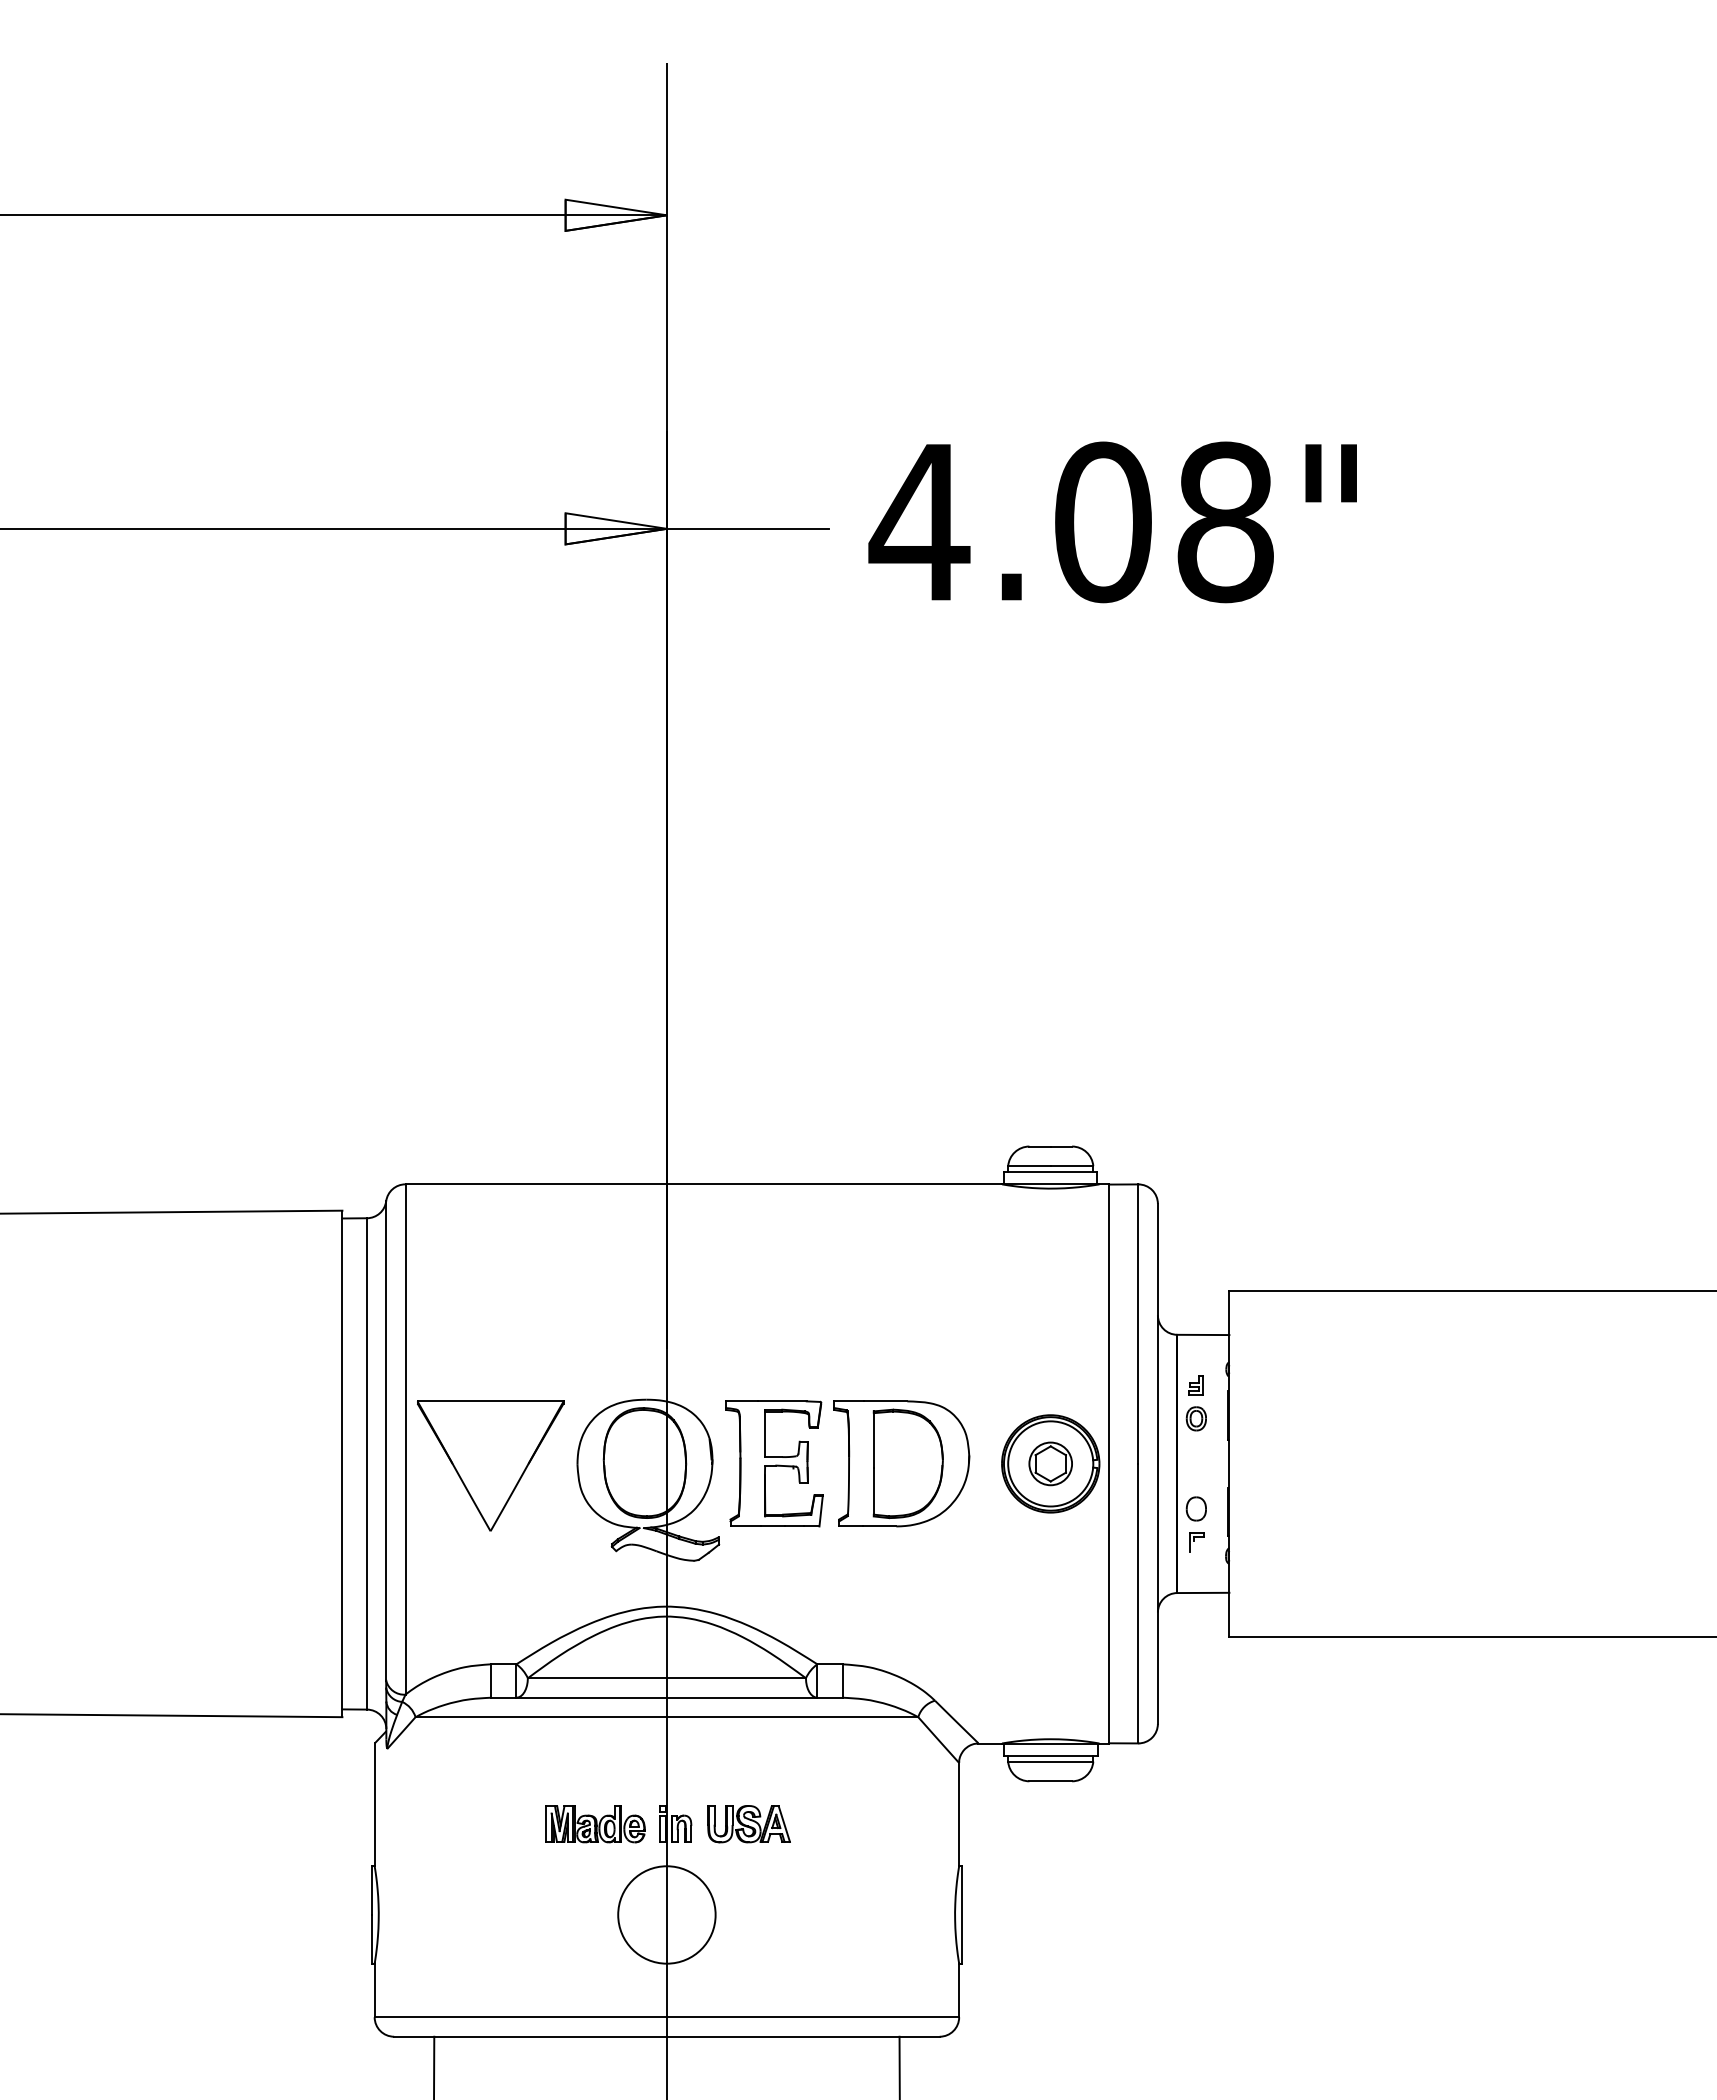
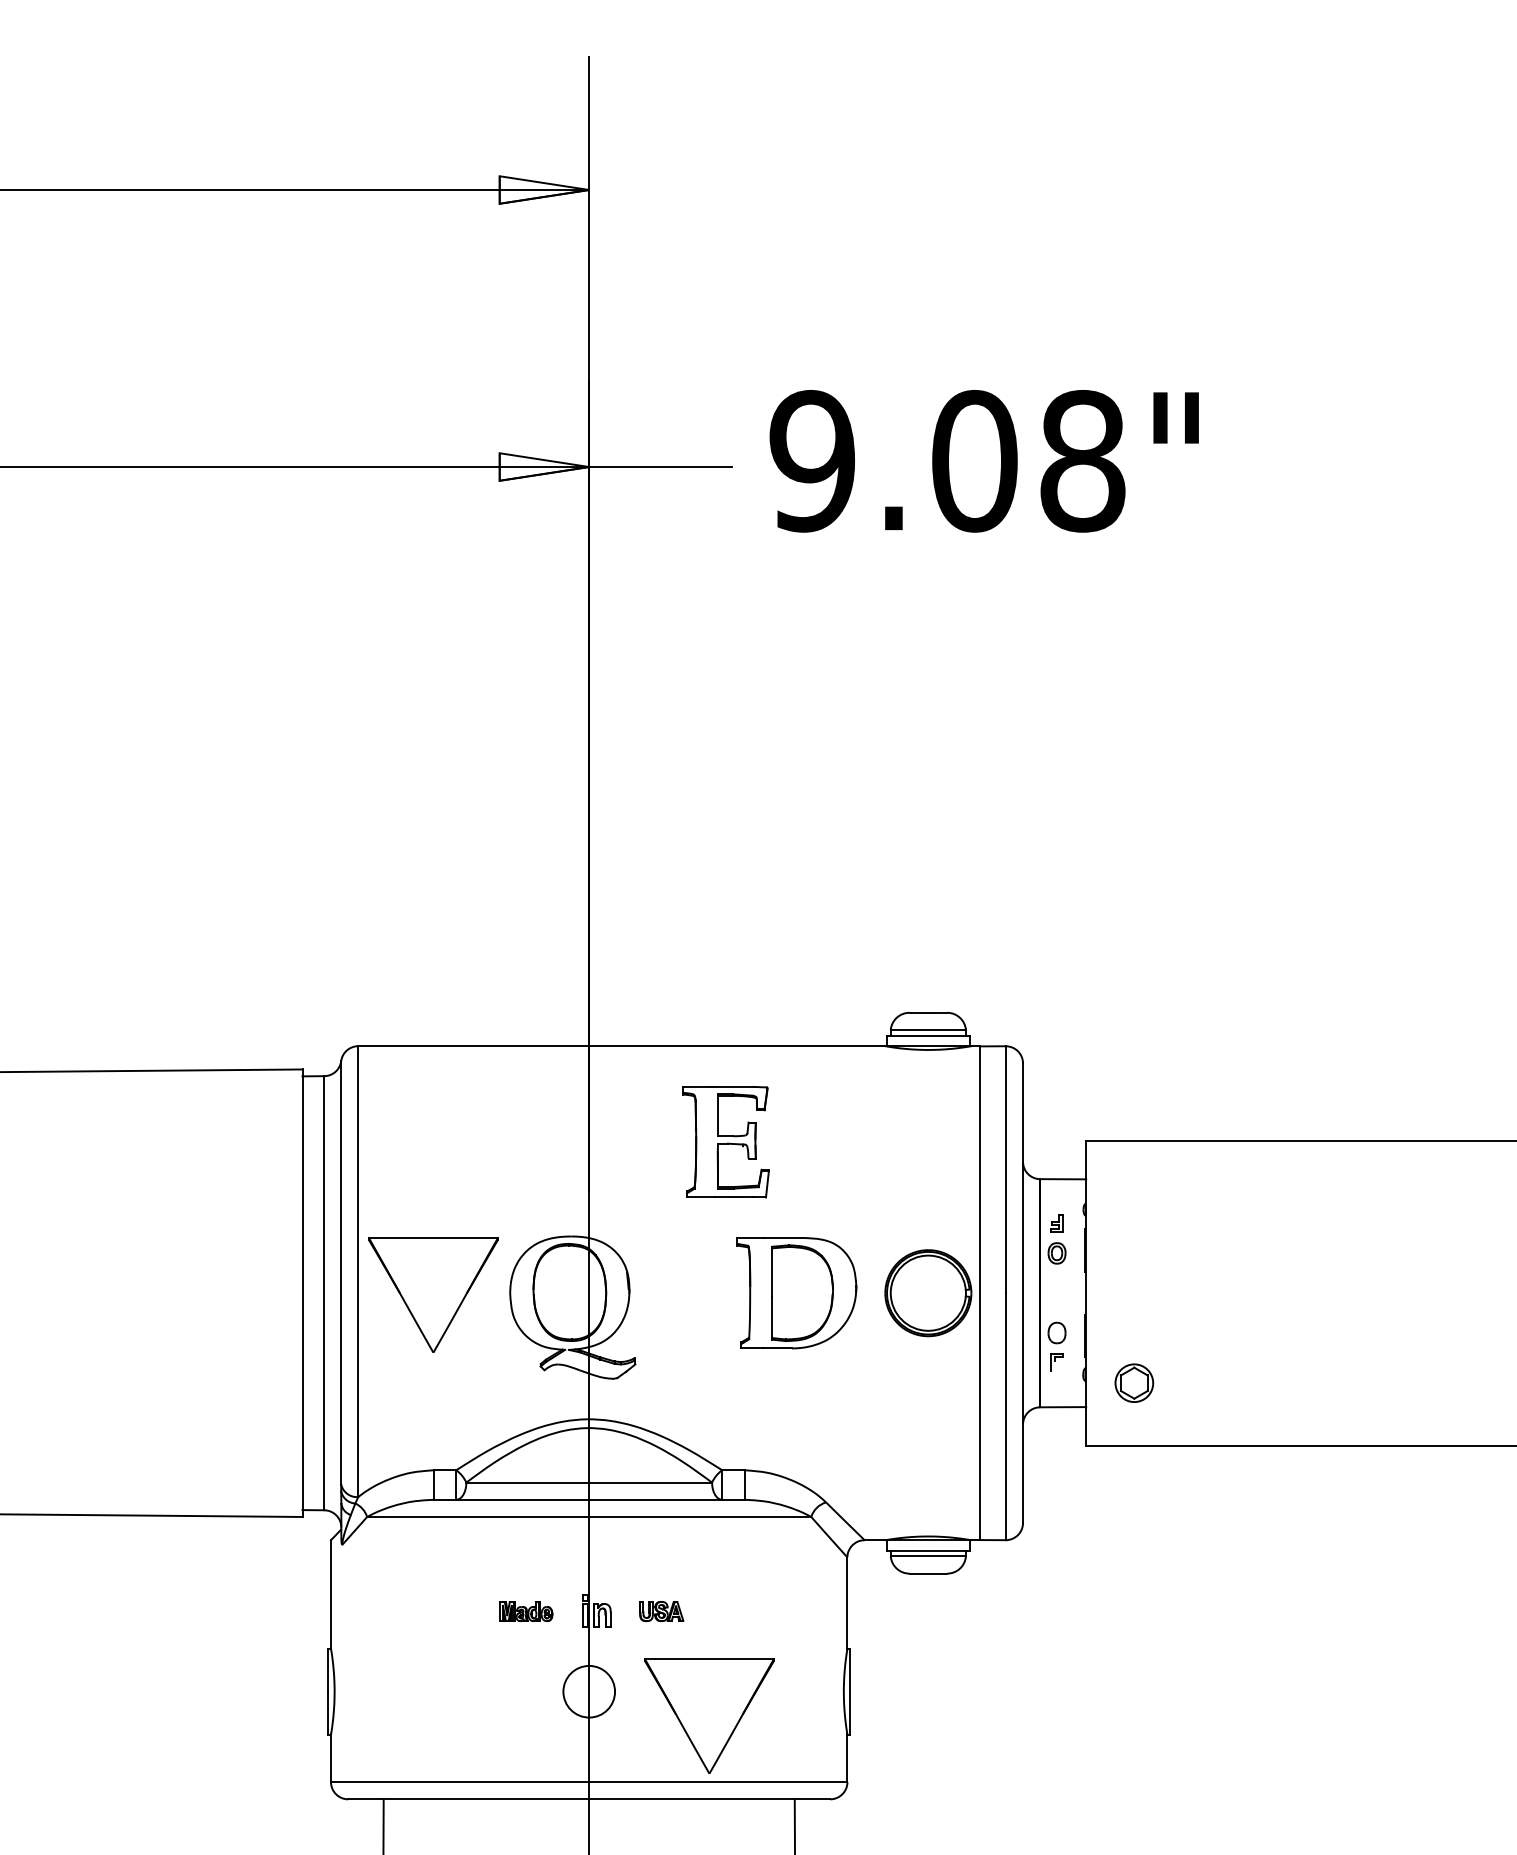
text: (919, 522) -> (812, 461), 4.08" -> 9.08"
part: (1050, 1463) -> (1134, 1382), moved
part: (773, 1464) -> (725, 1142), moved
part: (595, 1824) -> (526, 1611), size x0.6
part: (748, 1824) -> (661, 1611), size x0.6
circle: (667, 1914) -> (589, 1691), size x0.6
part: (803, 1941) -> (709, 1715), added

